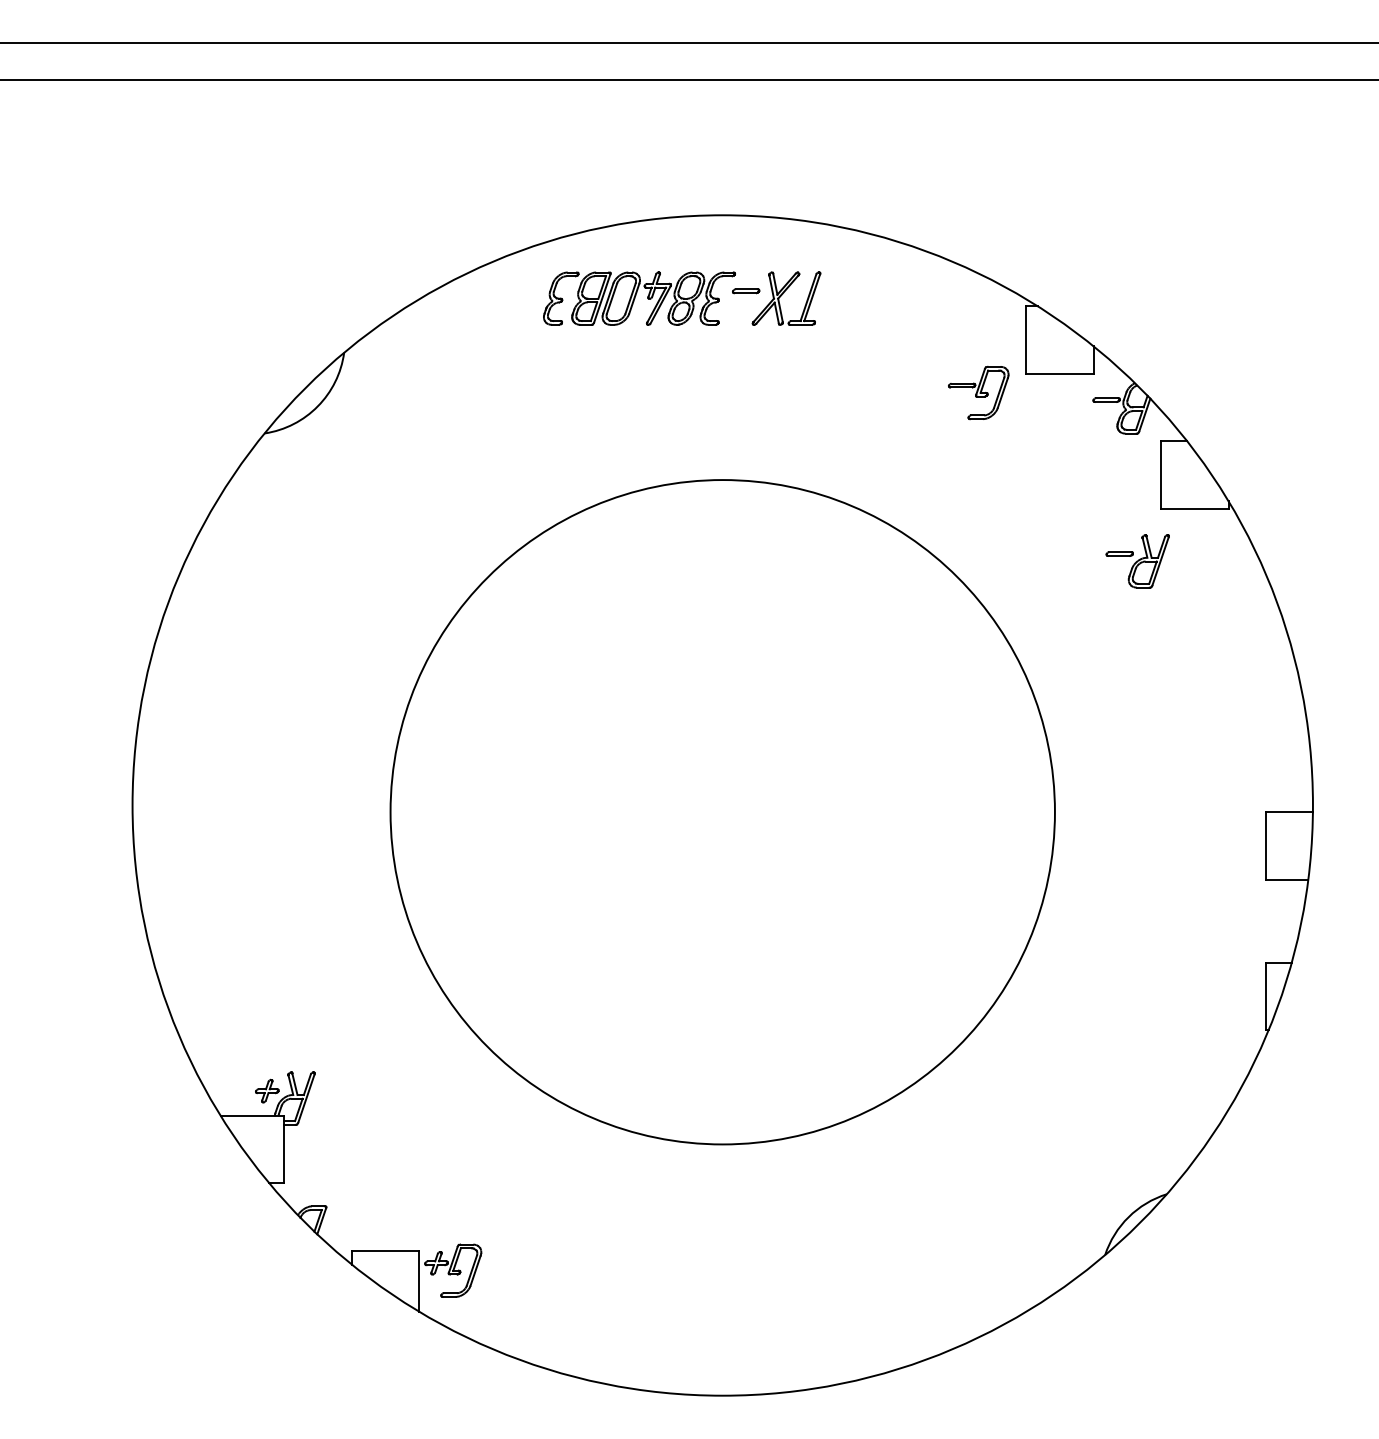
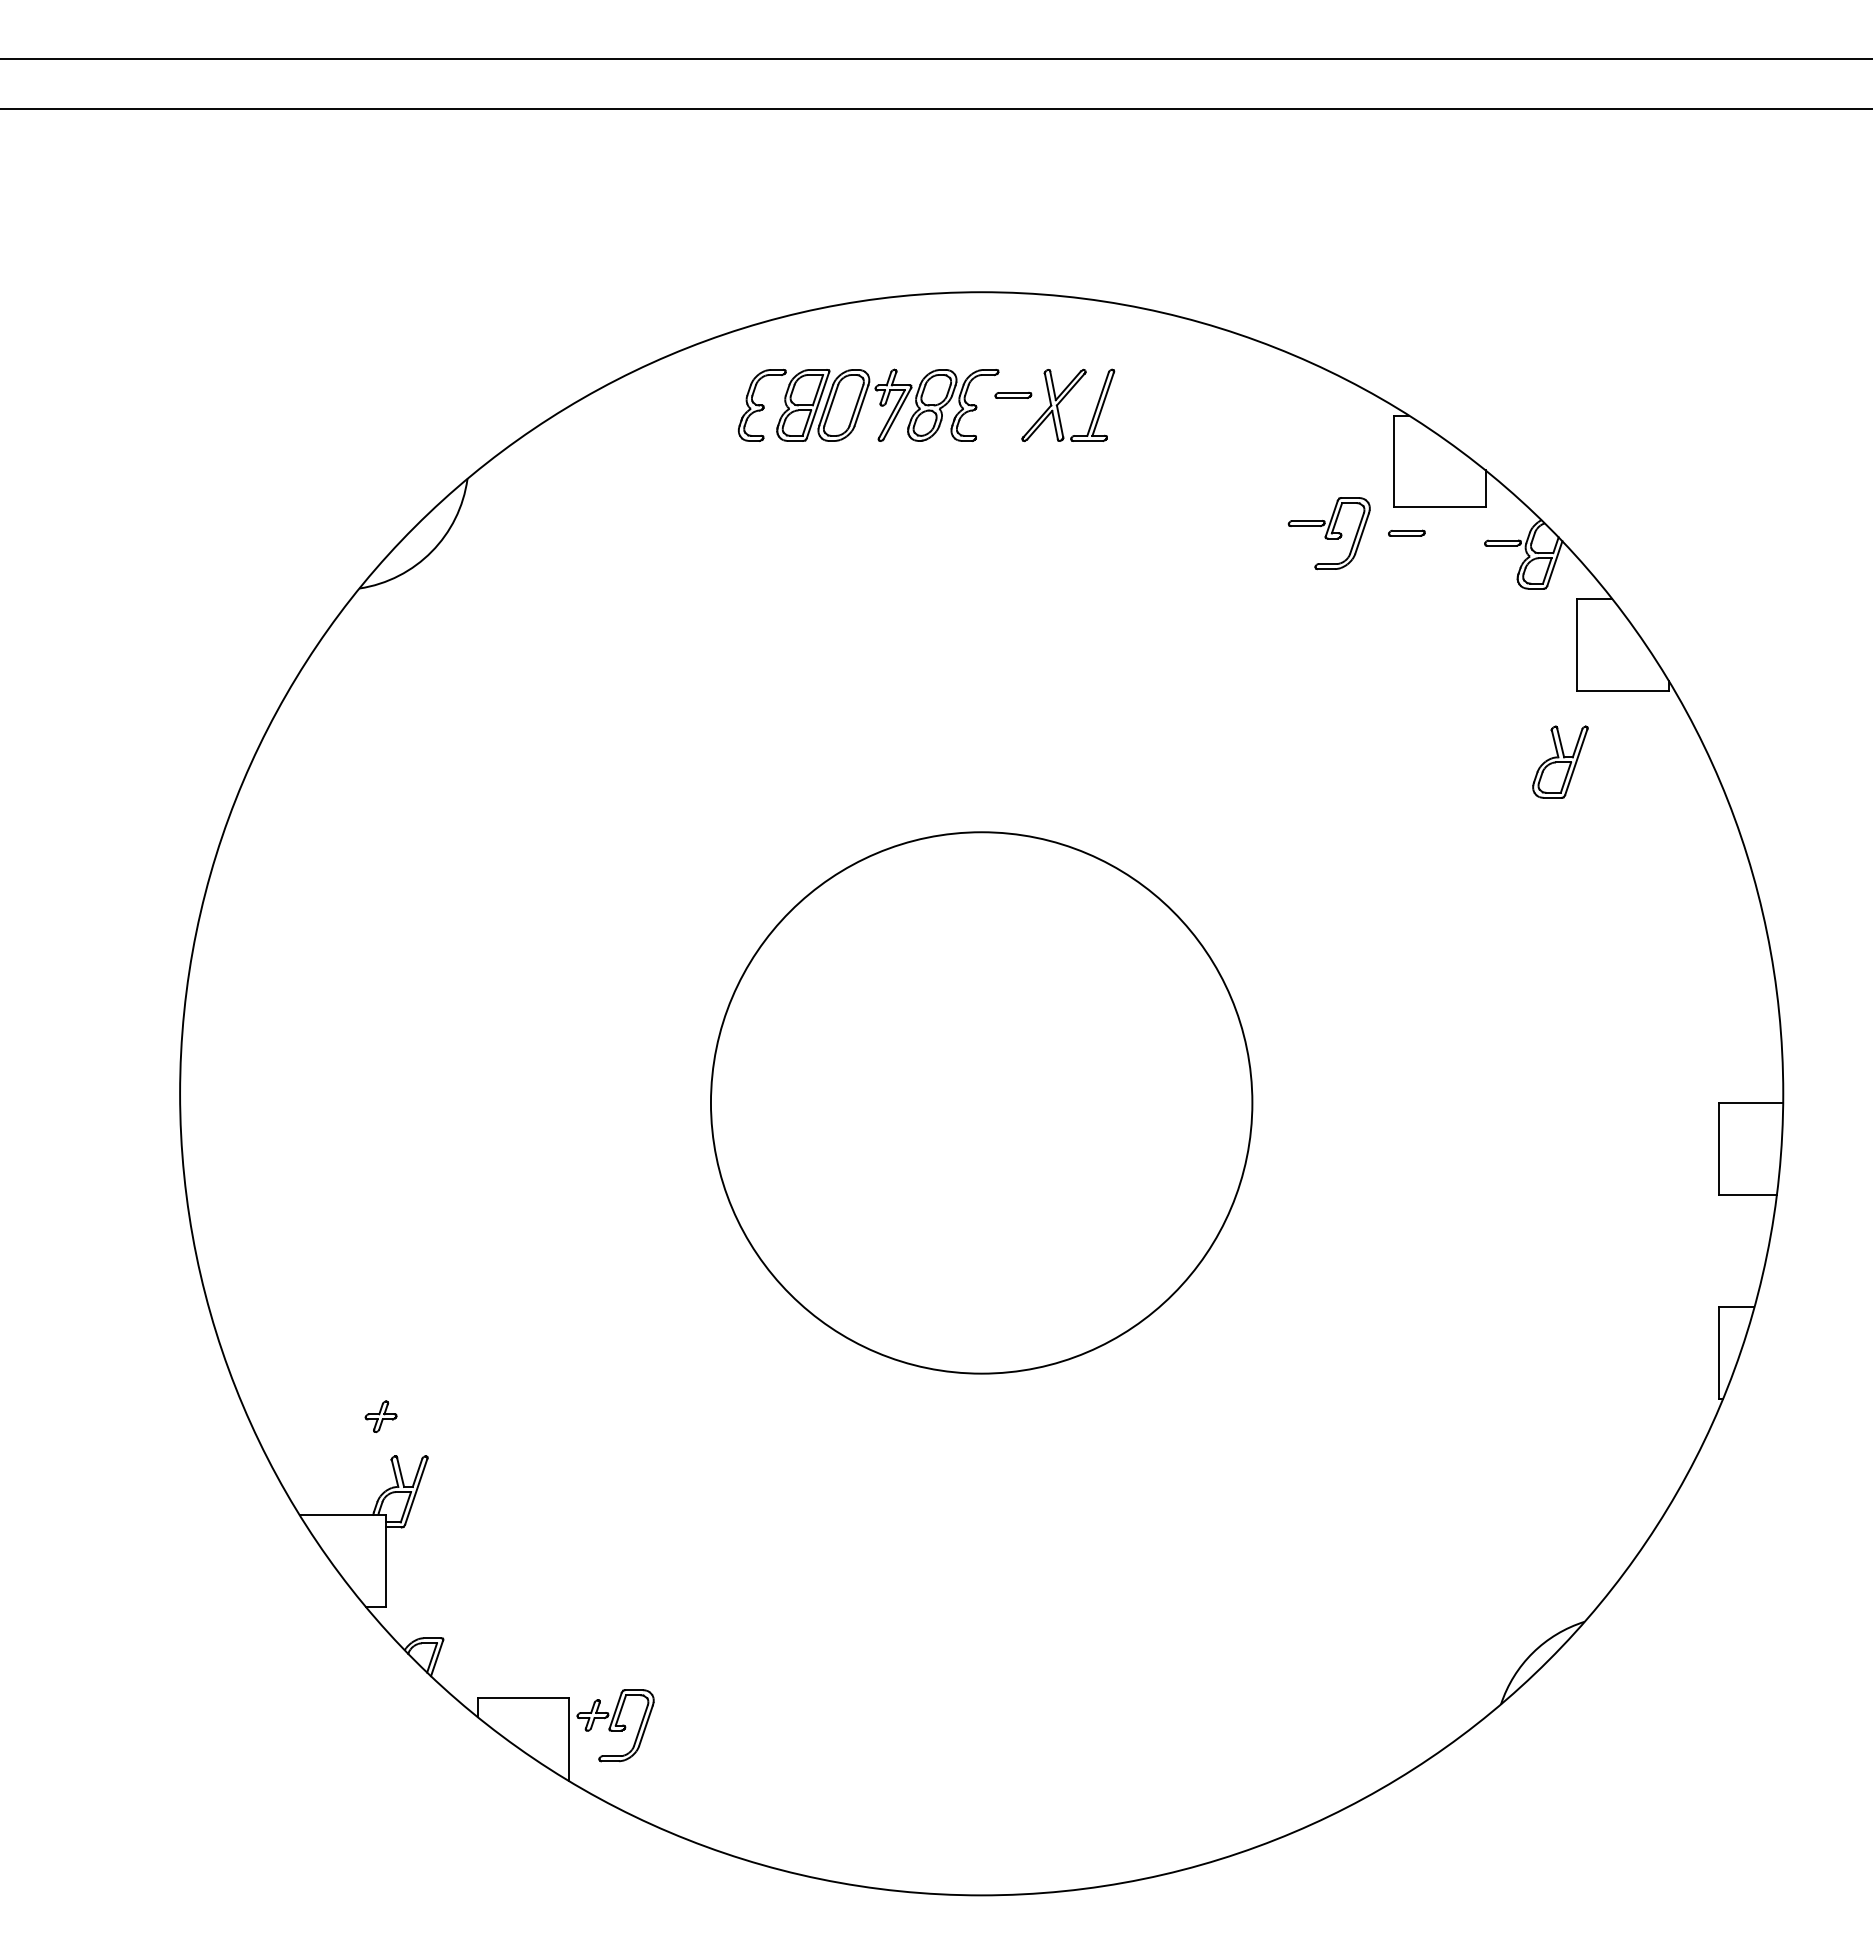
part: (1119, 553) -> (1406, 532), moved
circle: (722, 811) -> (981, 1102), size x0.6
part: (266, 1090) -> (380, 1416), moved

